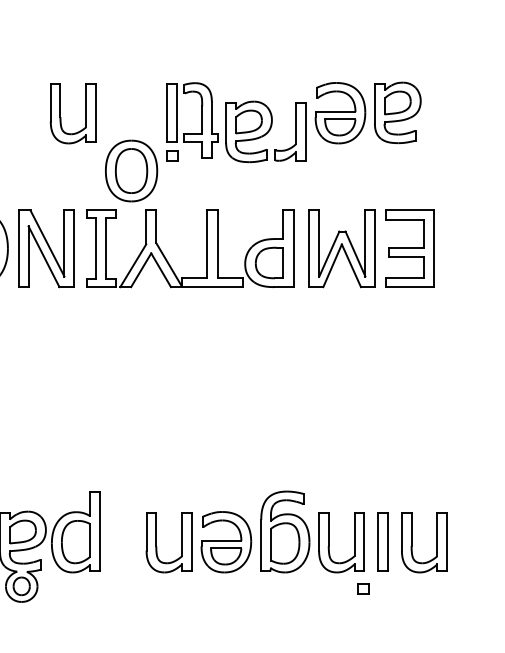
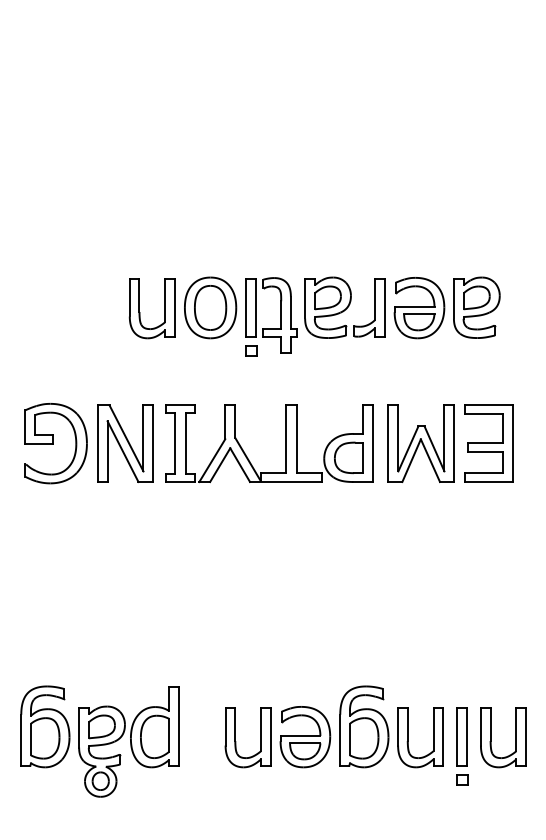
part: (265, 131) -> (344, 307), moved
part: (131, 170) -> (210, 307), moved
part: (363, 588) -> (462, 779), moved

